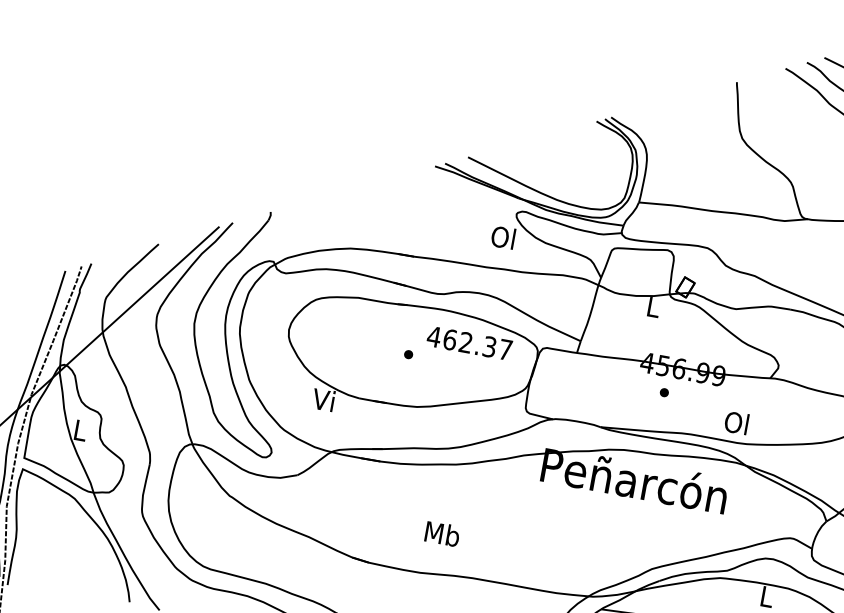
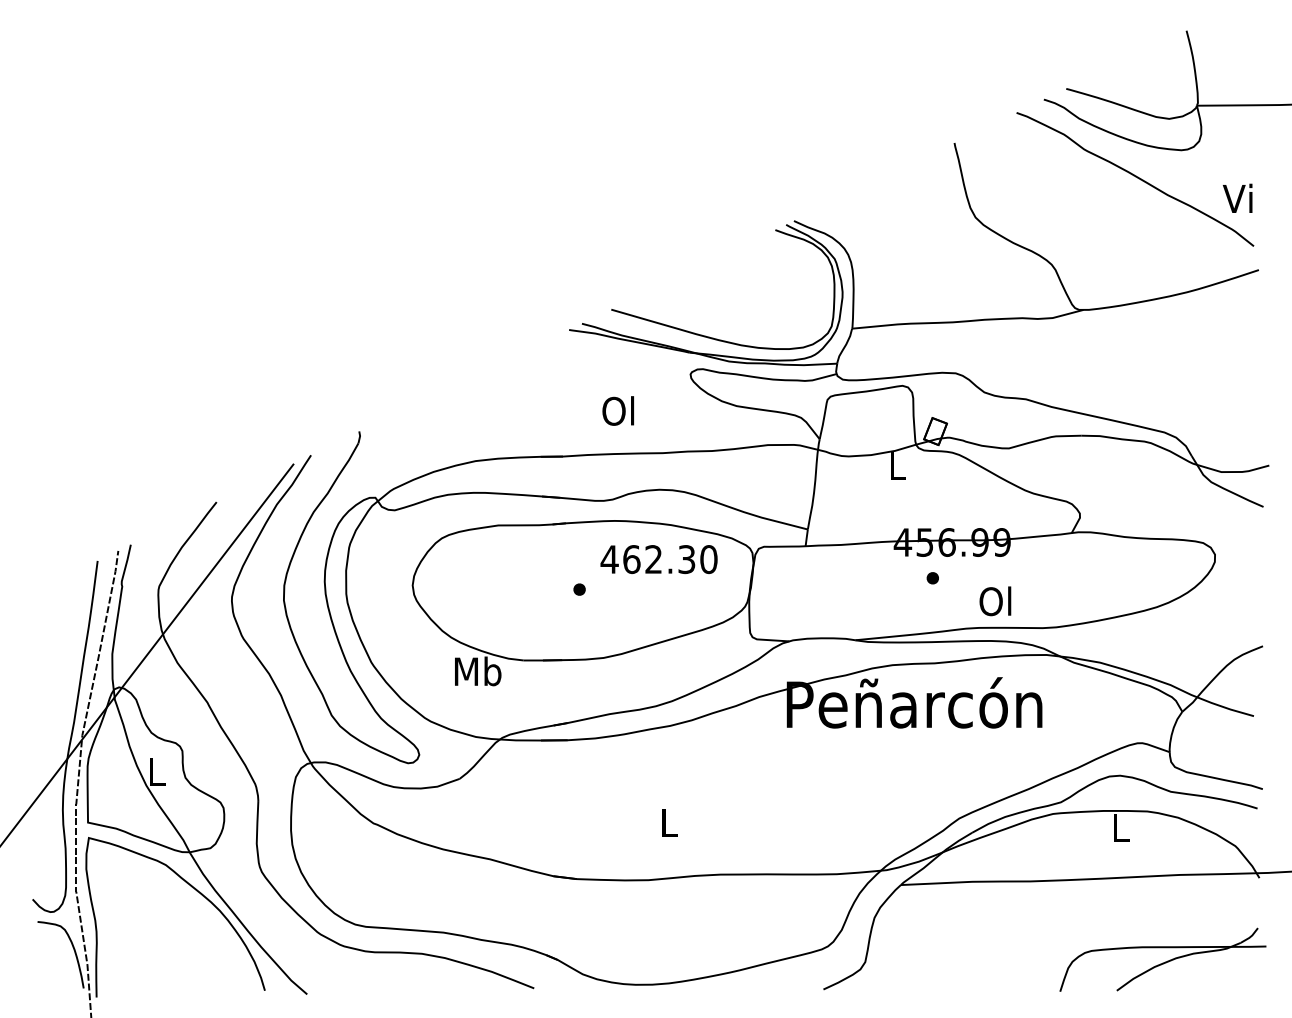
text: (502, 237) -> (617, 410), moved
text: (505, 349) -> (708, 559), 462.37 -> 462.30
text: (325, 400) -> (478, 671), Vi -> Mb
text: (736, 423) -> (995, 601), moved
text: (442, 533) -> (668, 822), Mb -> L

